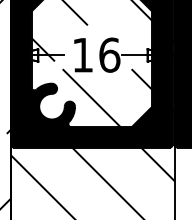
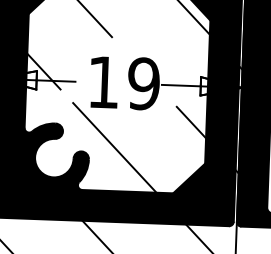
text: (109, 54) -> (143, 82), 16 -> 19

